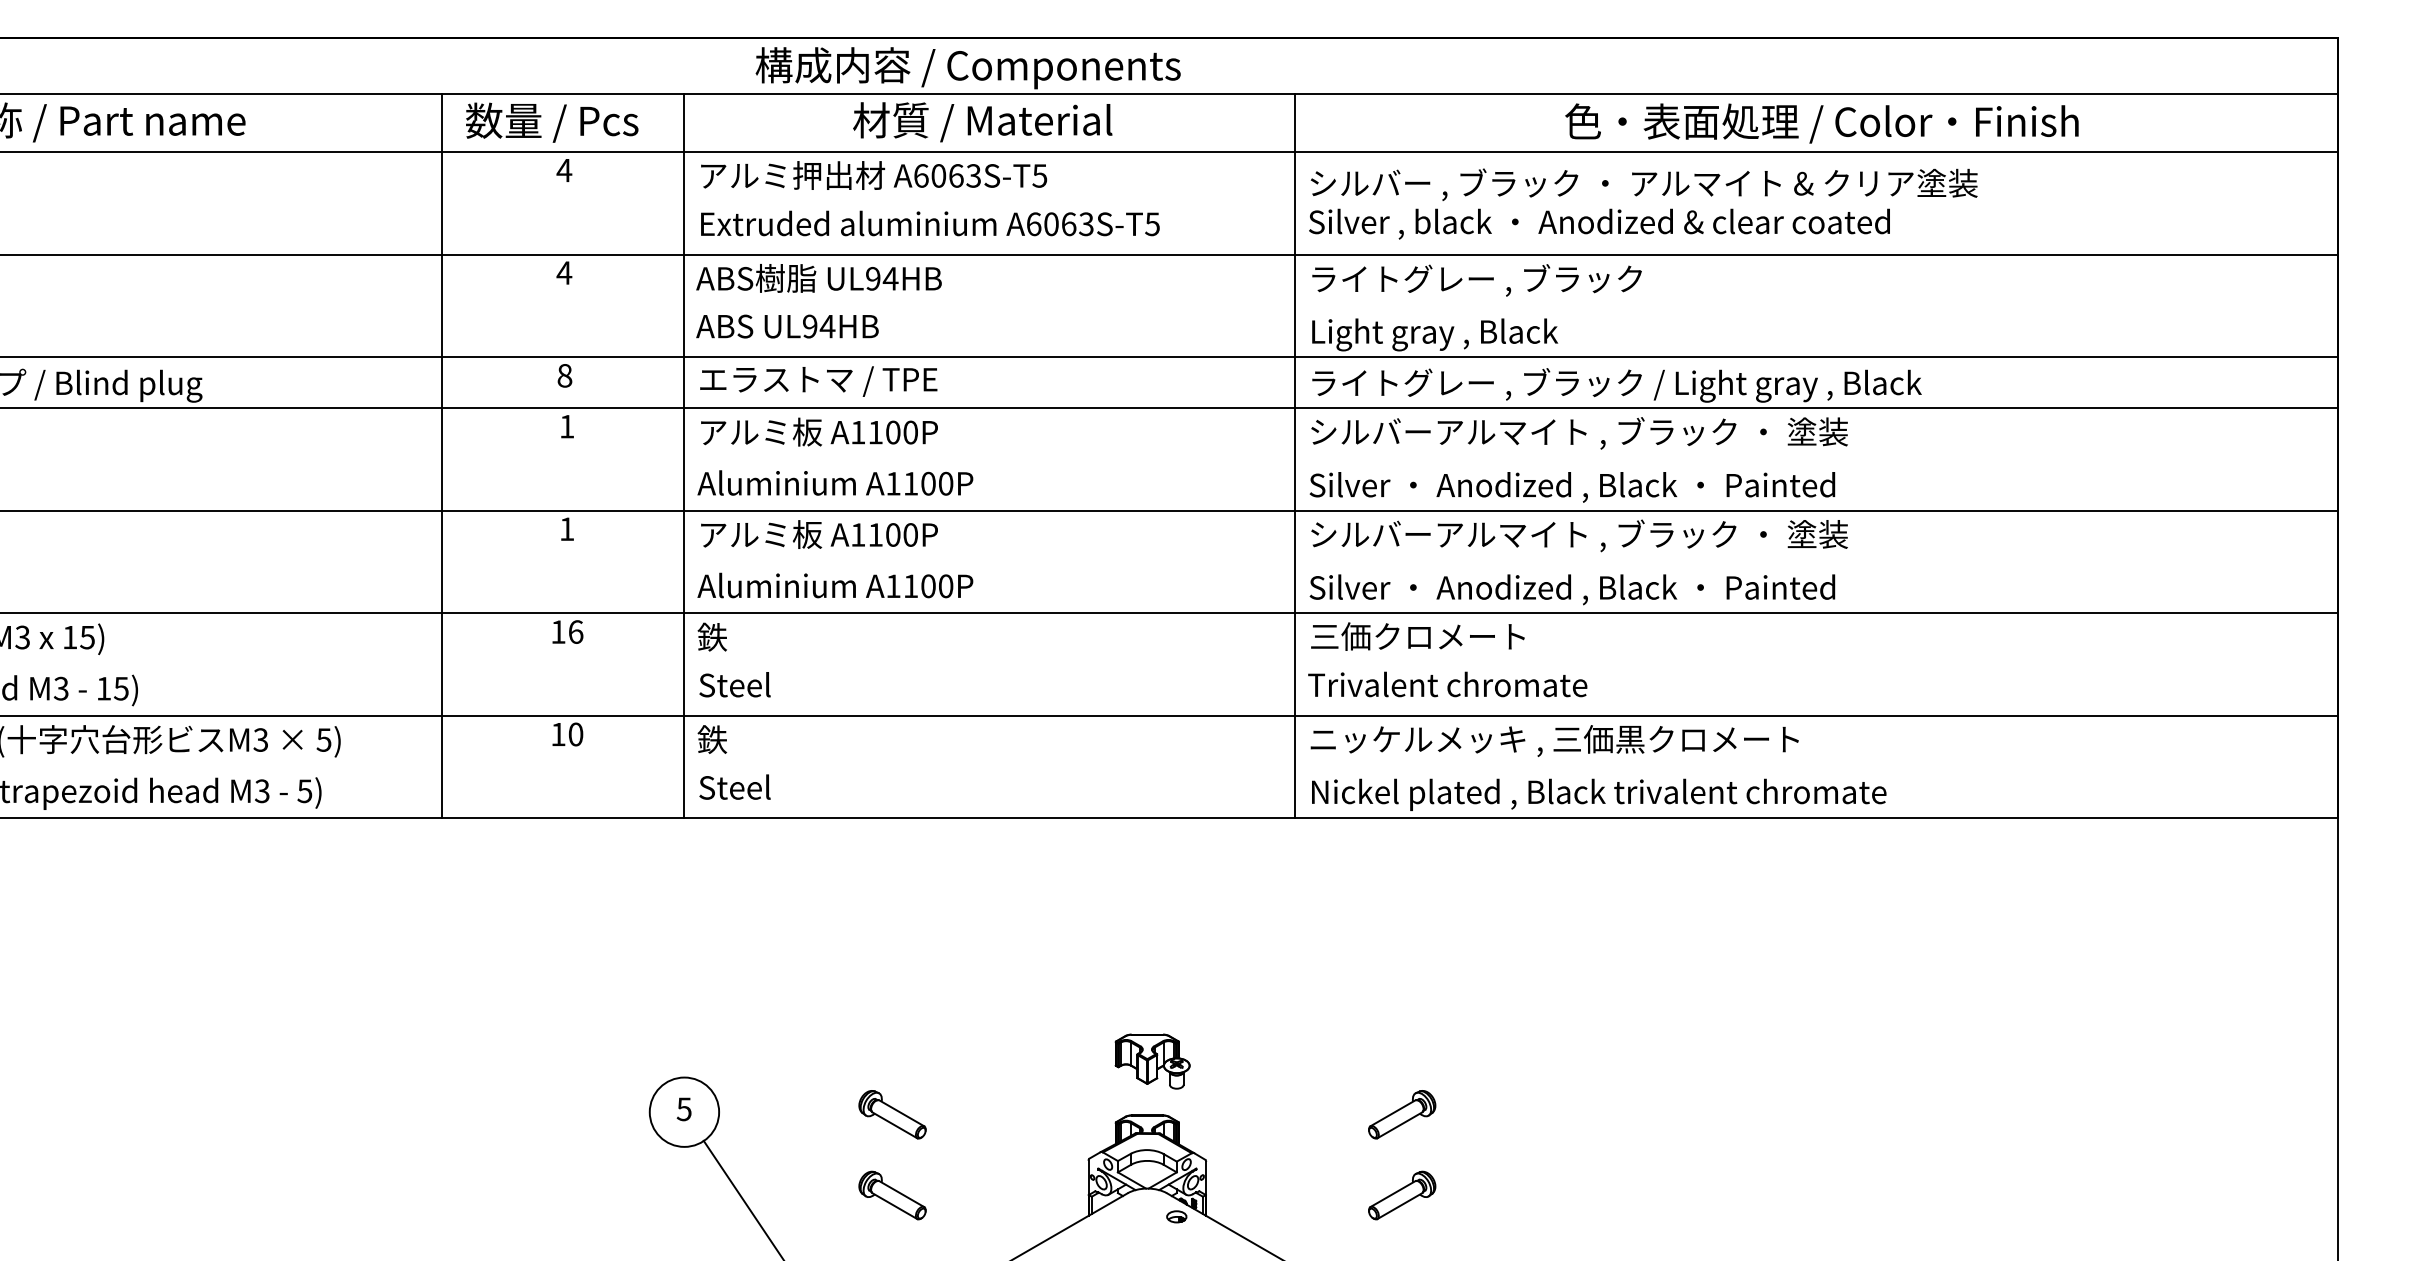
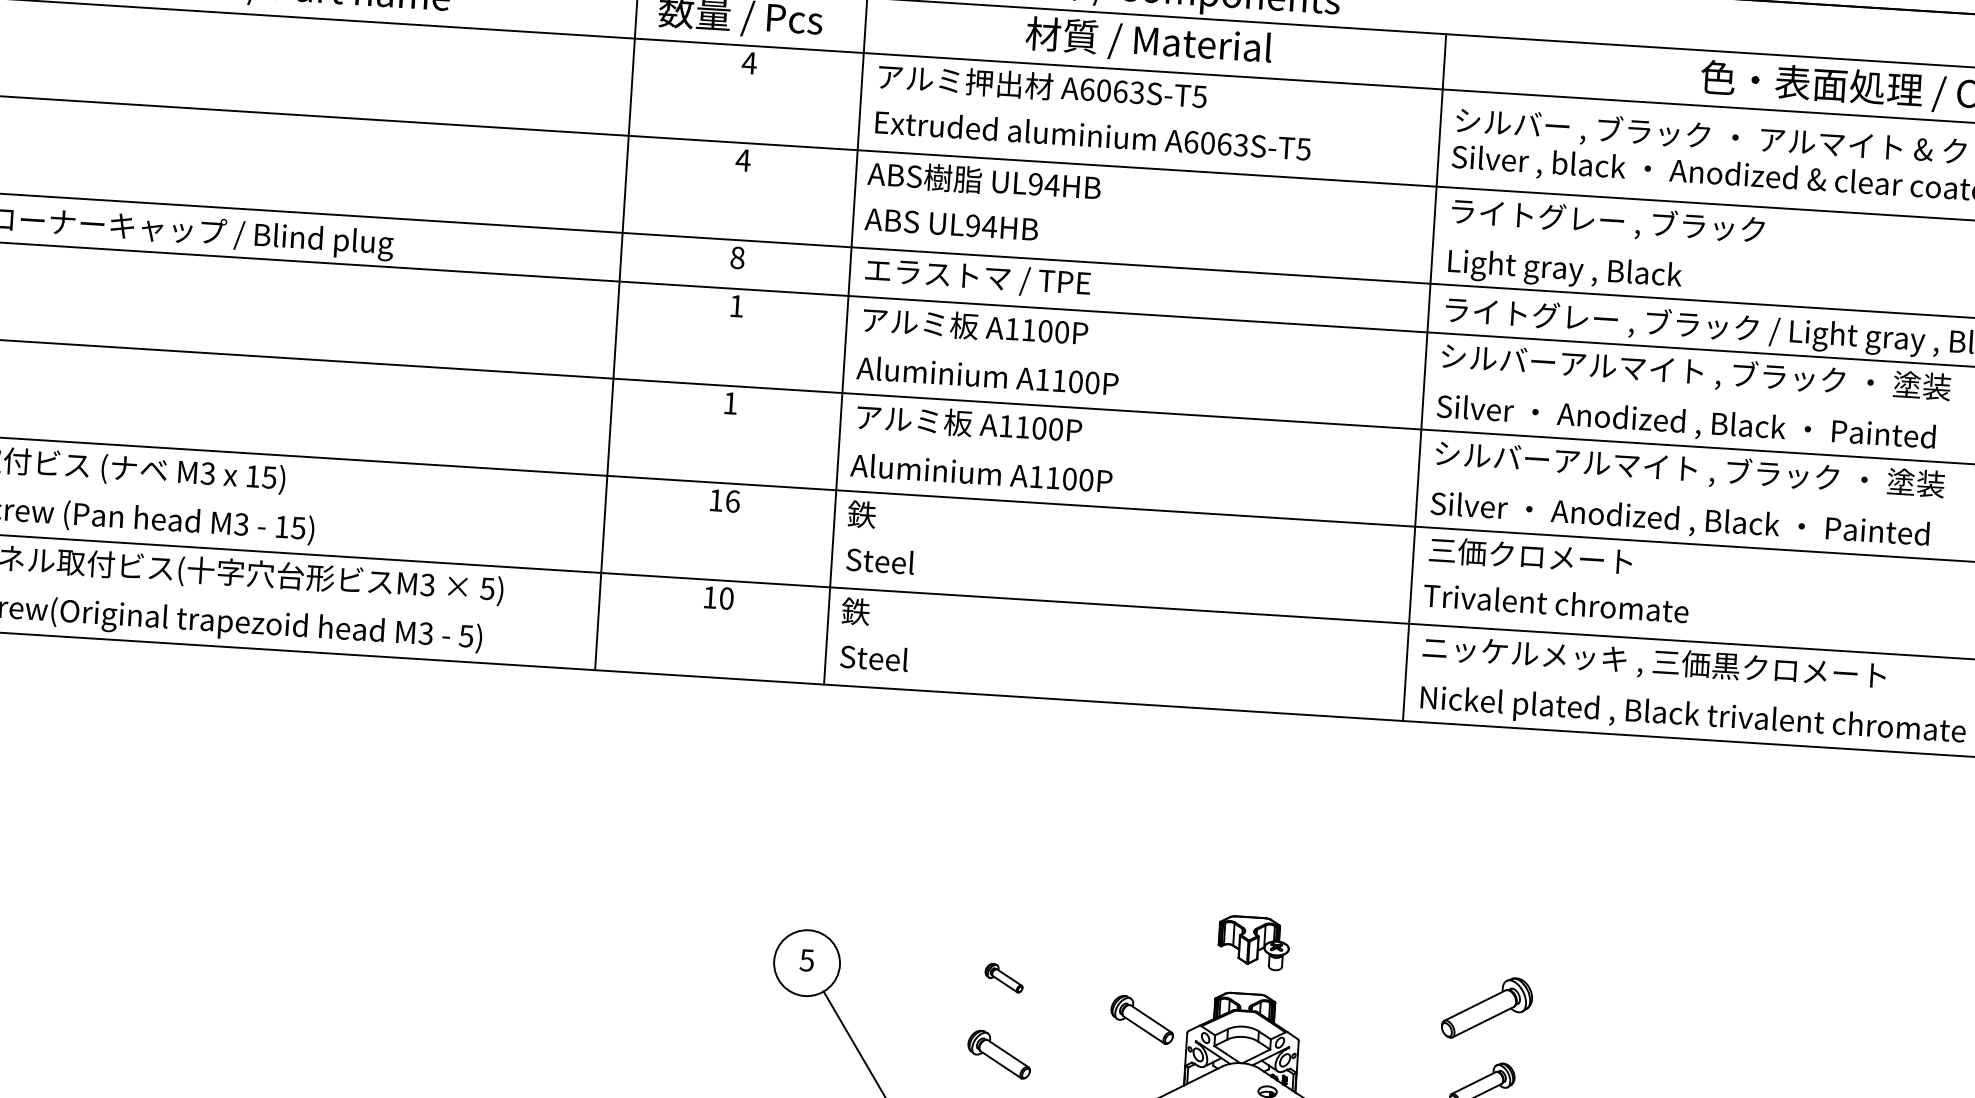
part: (892, 1114) -> (1004, 977), size x0.6
part: (1402, 1114) -> (1487, 1008), size x1.4
part: (1040, 1149) -> (1142, 1019), added

